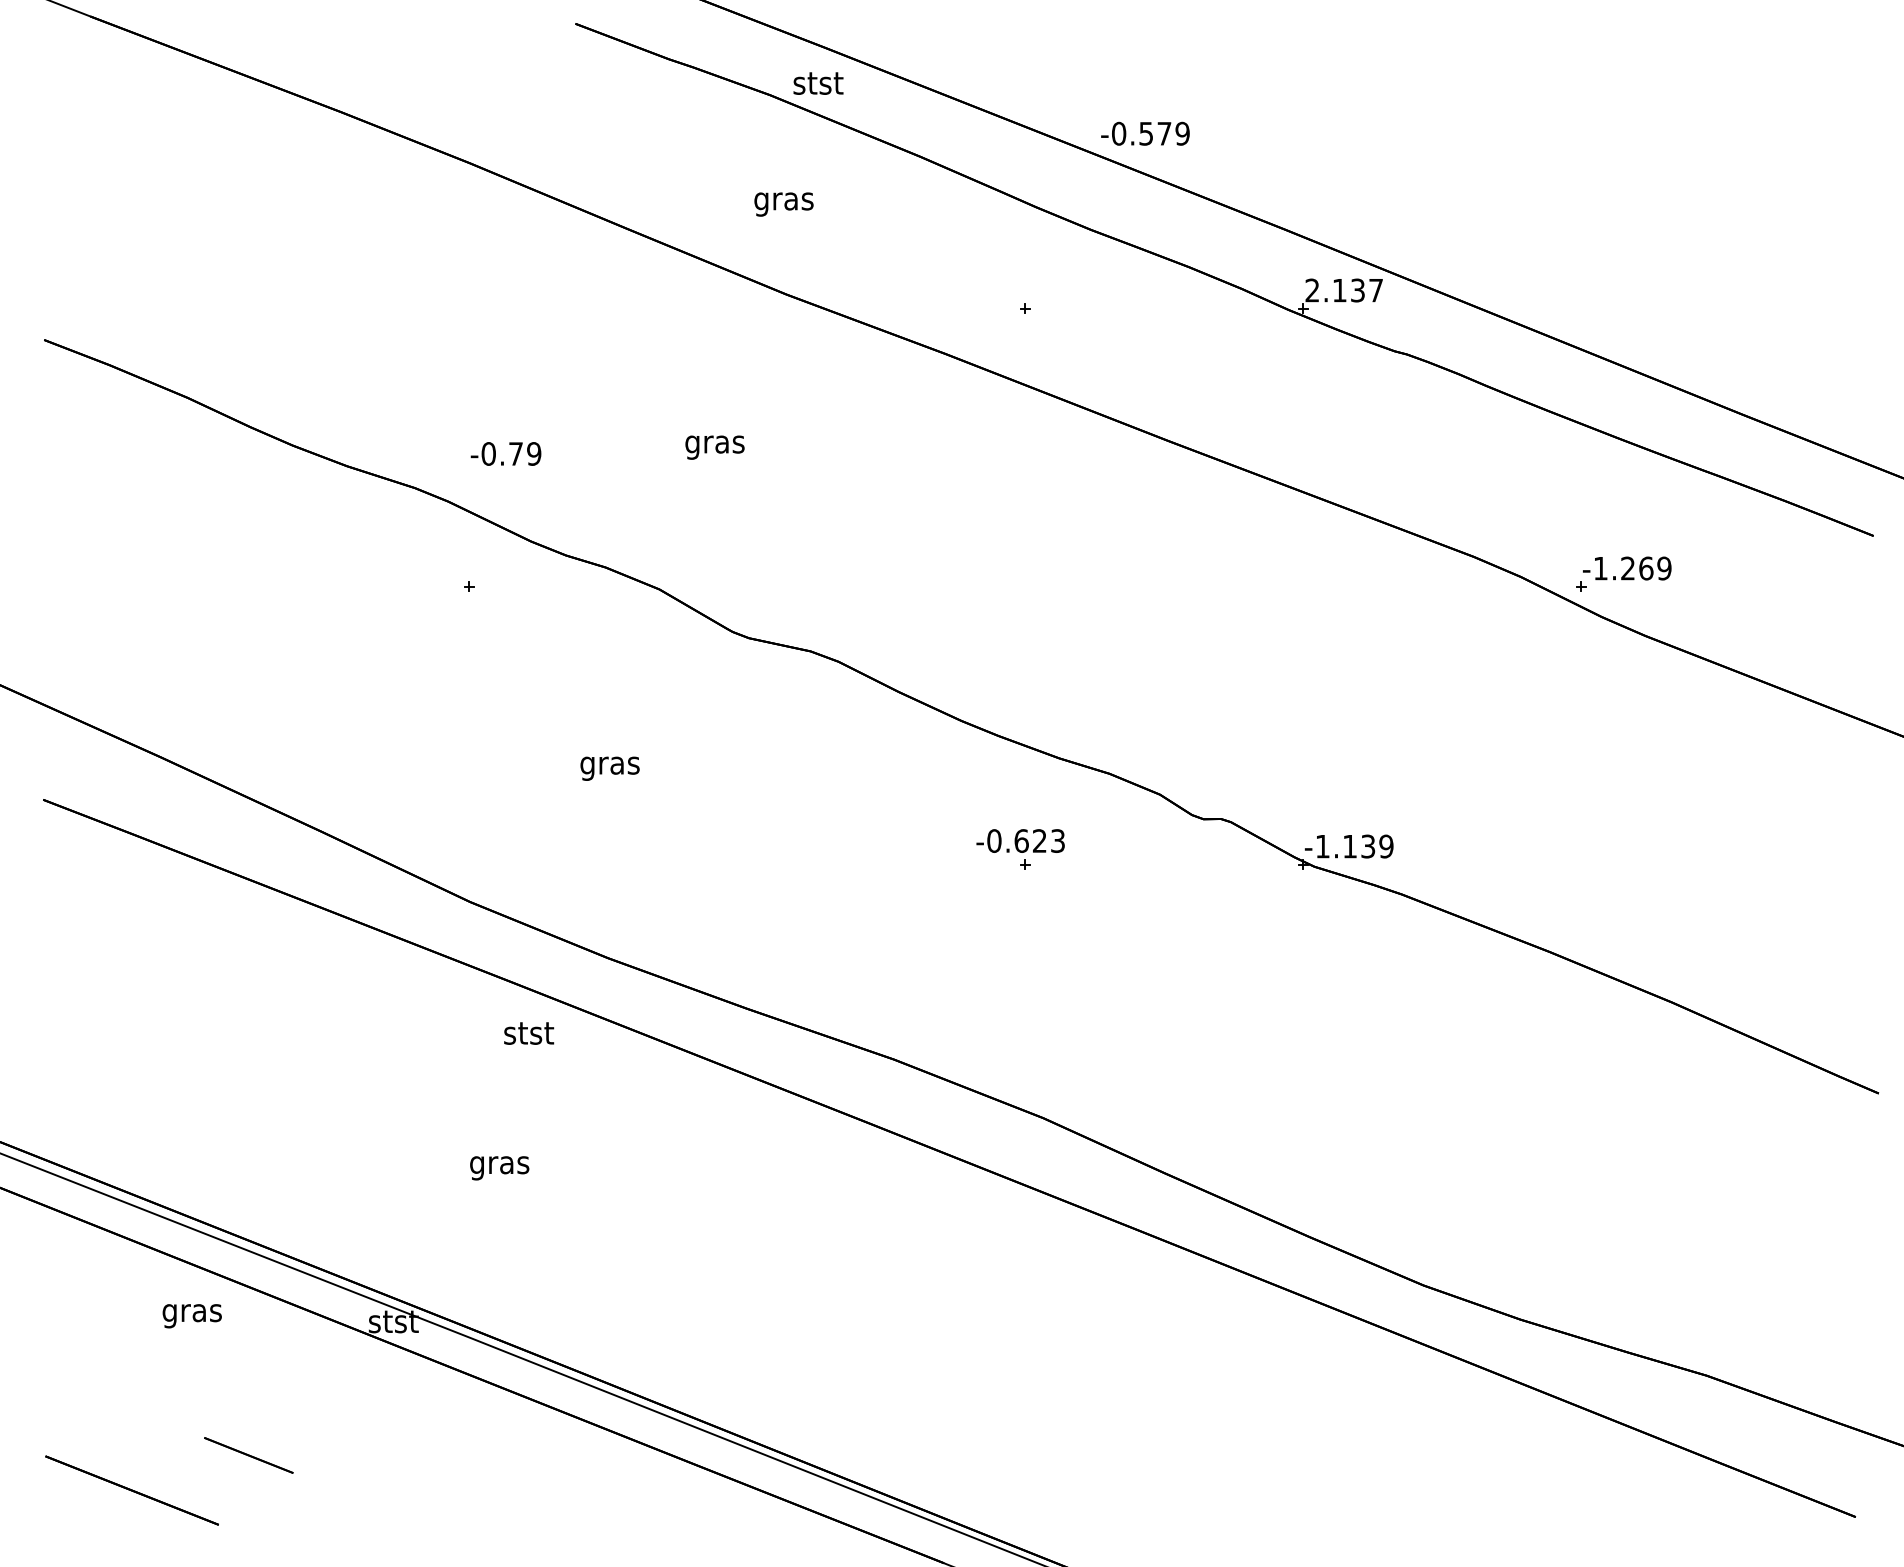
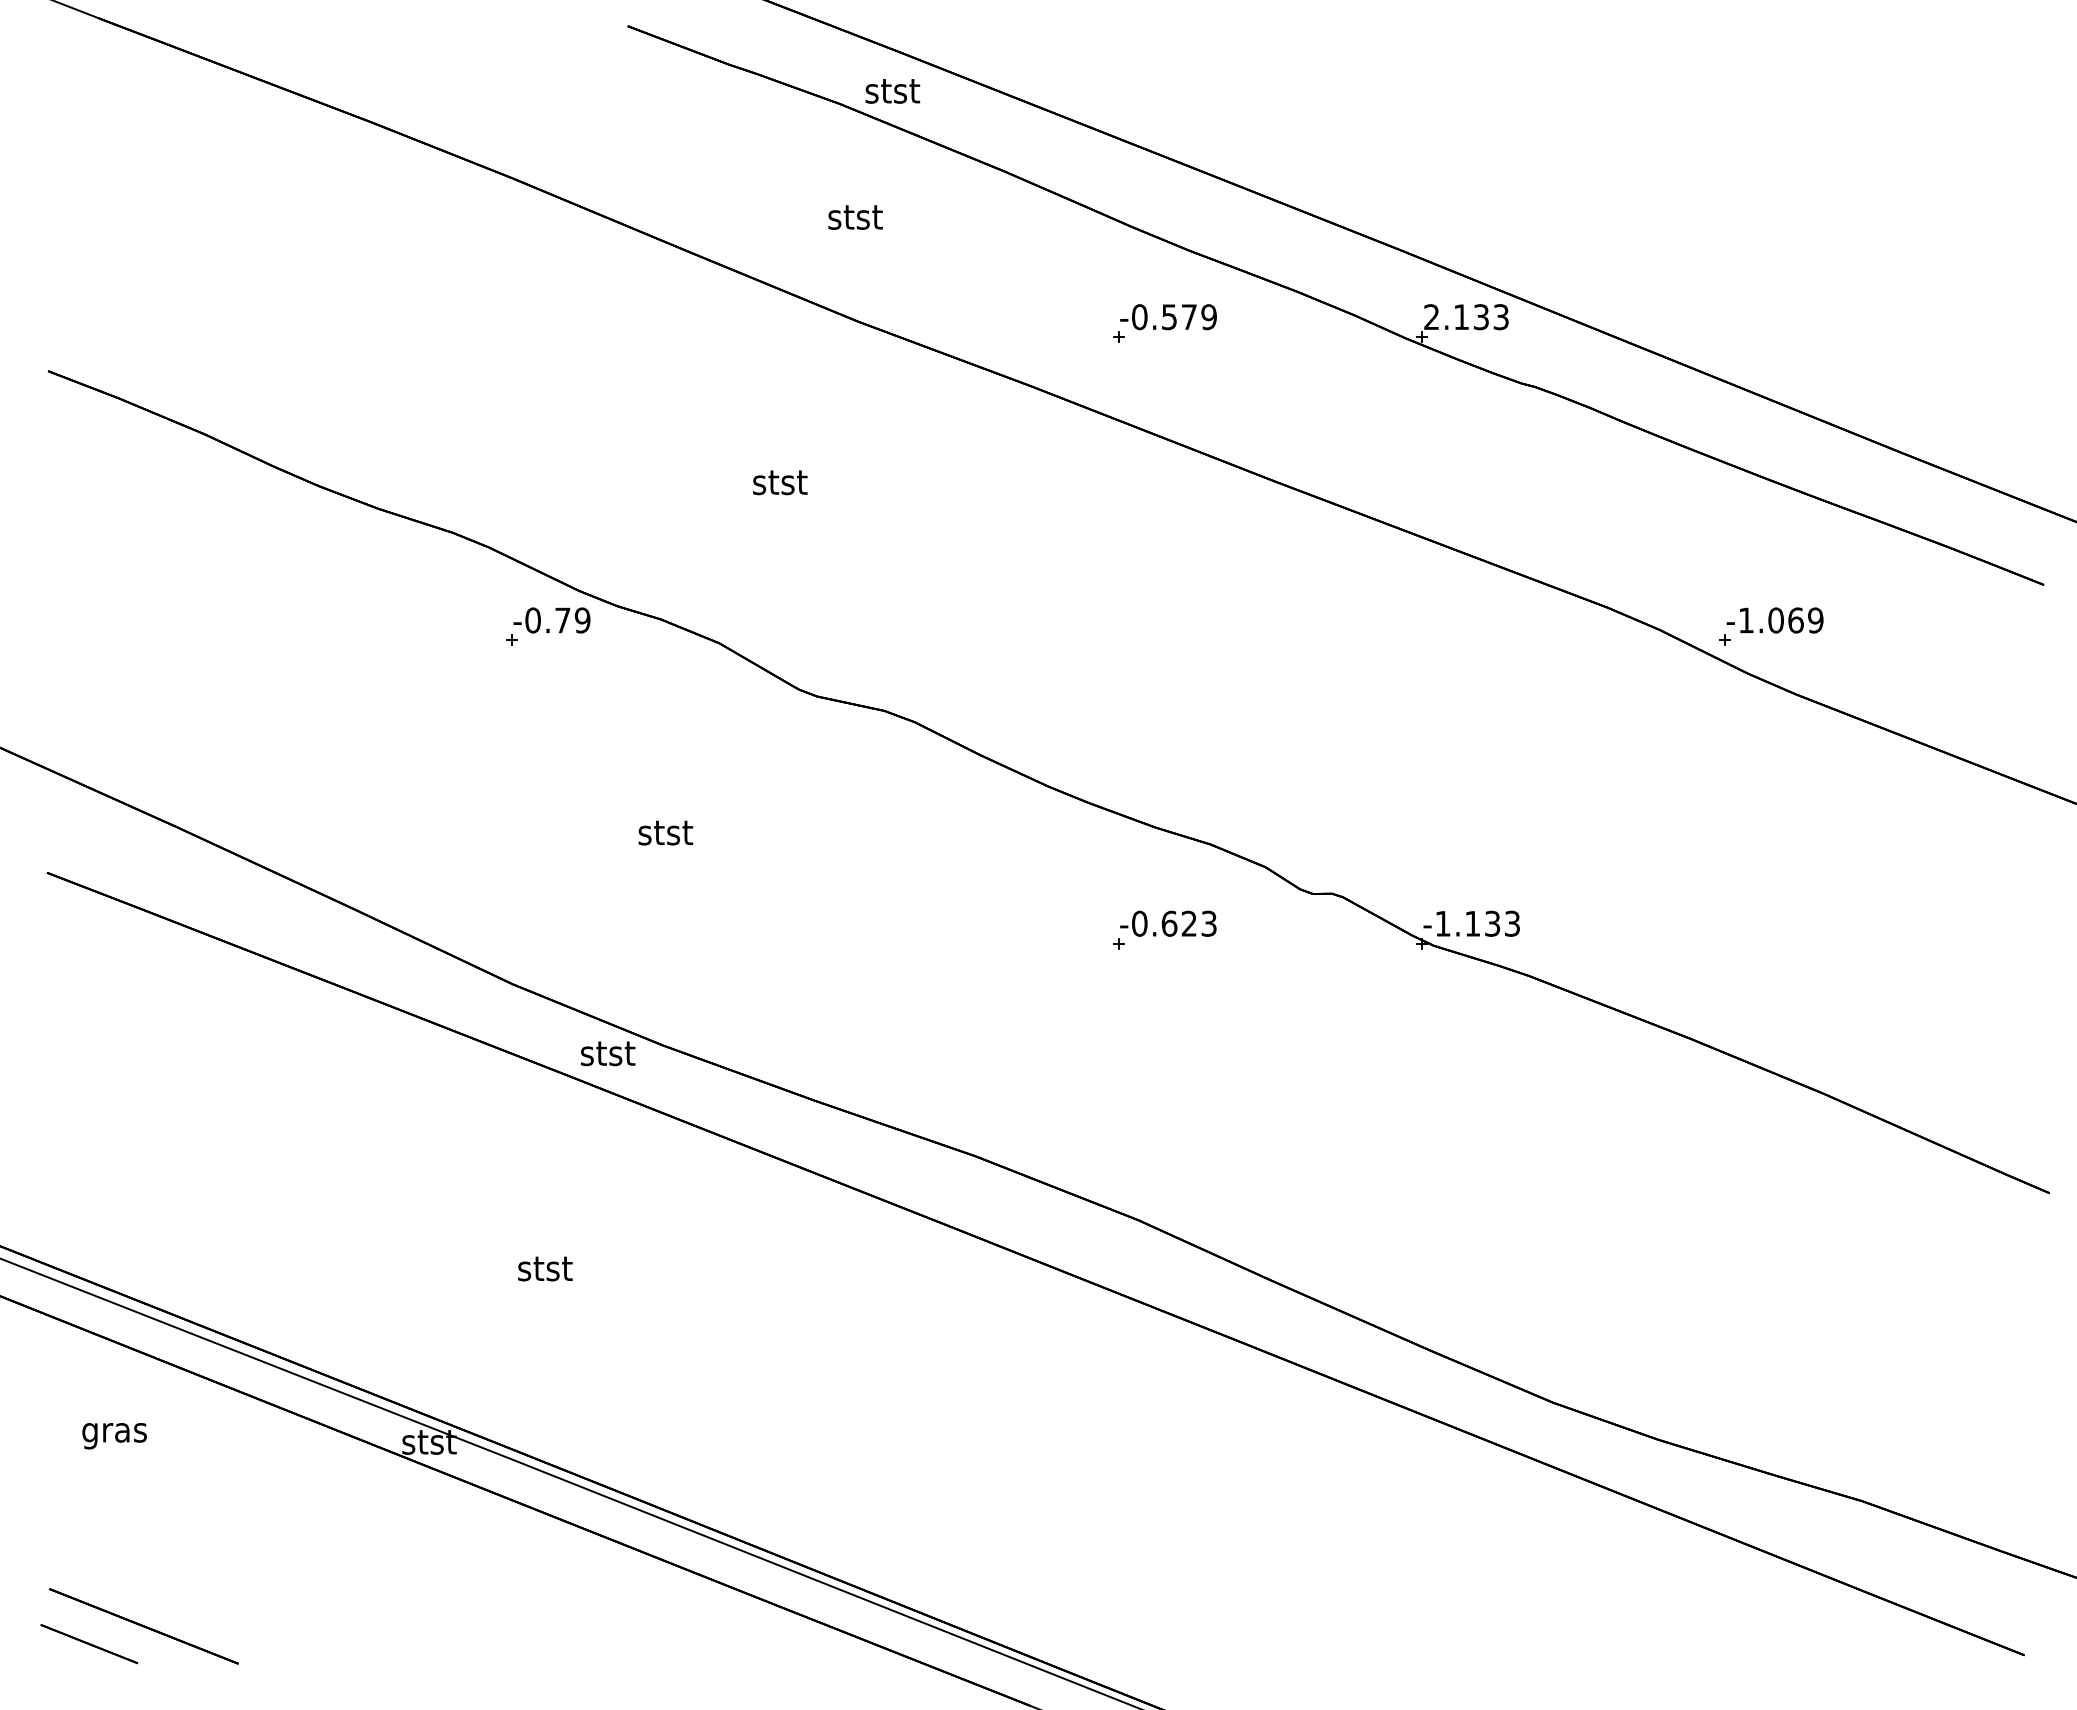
text: (1145, 134) -> (1168, 317), moved
text: (784, 201) -> (855, 220), gras -> stst
text: (1375, 290) -> (1500, 317), 2.137 -> 2.133
text: (714, 444) -> (779, 485), gras -> stst
text: (505, 453) -> (551, 620), moved
text: (1627, 568) -> (1775, 620), -1.269 -> -1.069
text: (610, 766) -> (665, 836), gras -> stst
text: (1020, 840) -> (1168, 923), moved
text: (1386, 846) -> (1512, 923), -1.139 -> -1.133
text: (529, 1033) -> (608, 1053), moved
text: (499, 1166) -> (544, 1272), gras -> stst
text: (192, 1316) -> (114, 1436), moved
line: (248, 1455) -> (89, 1644), moved

